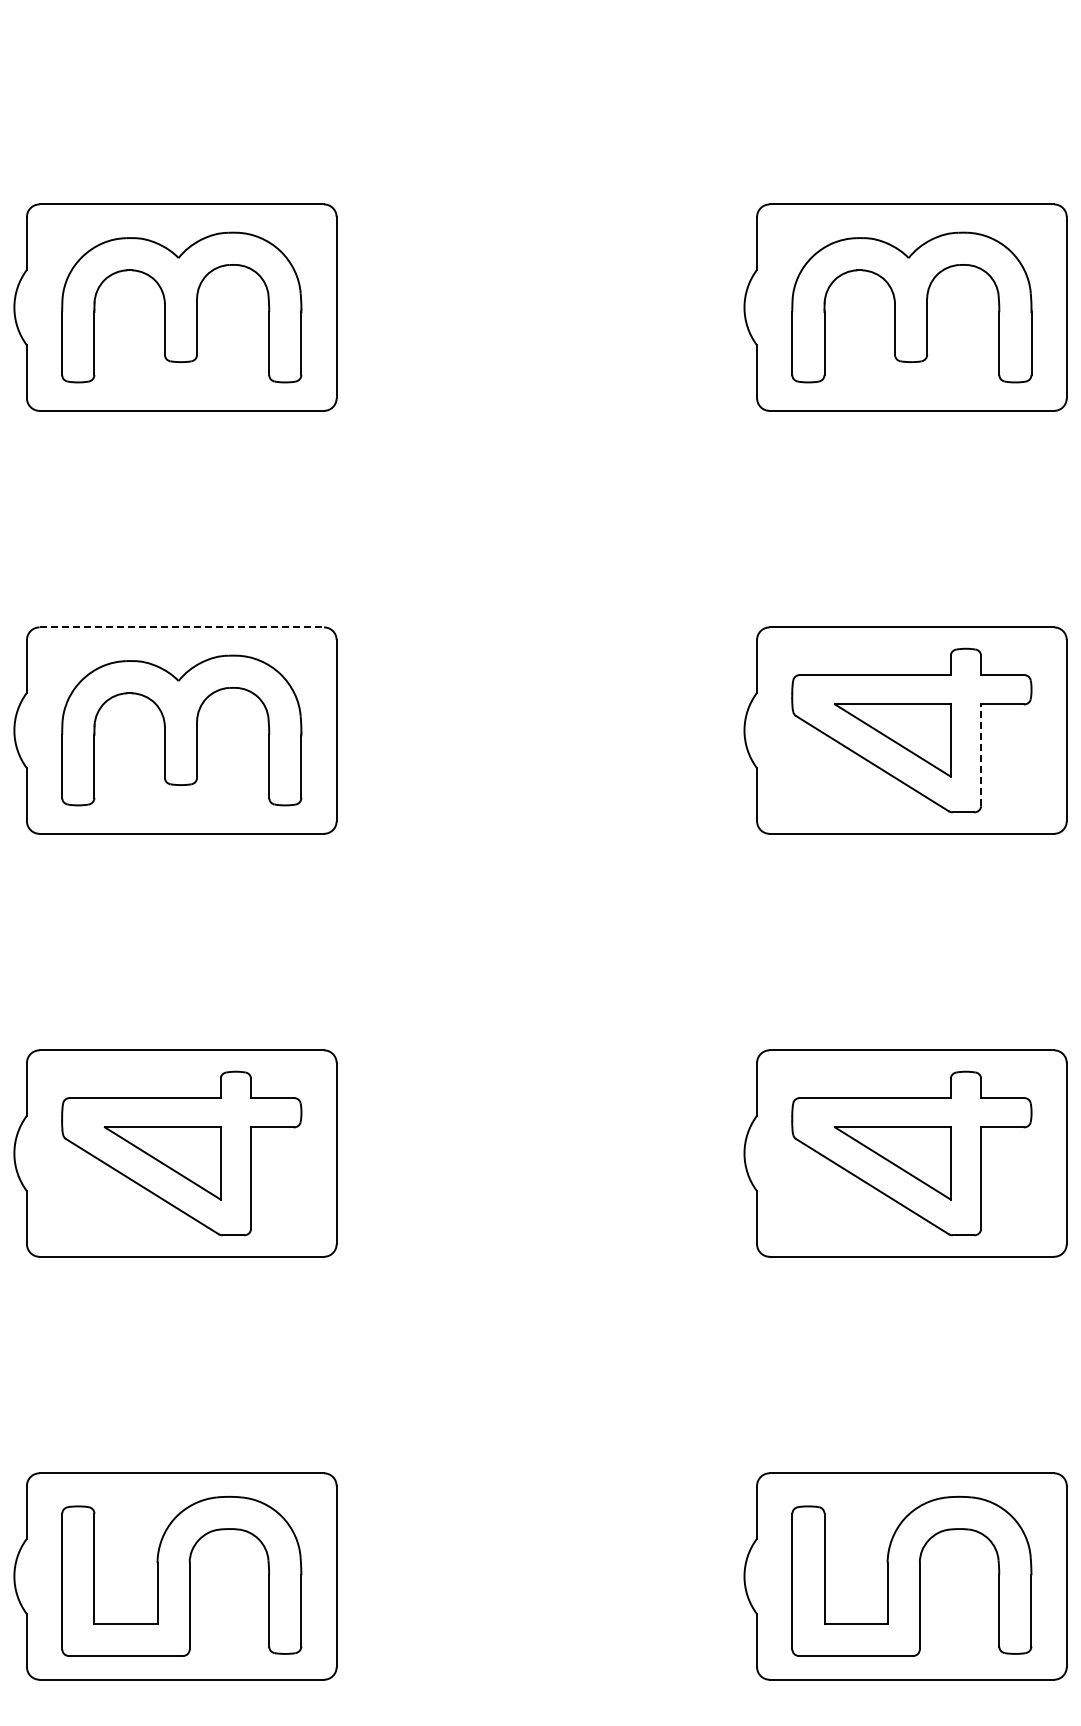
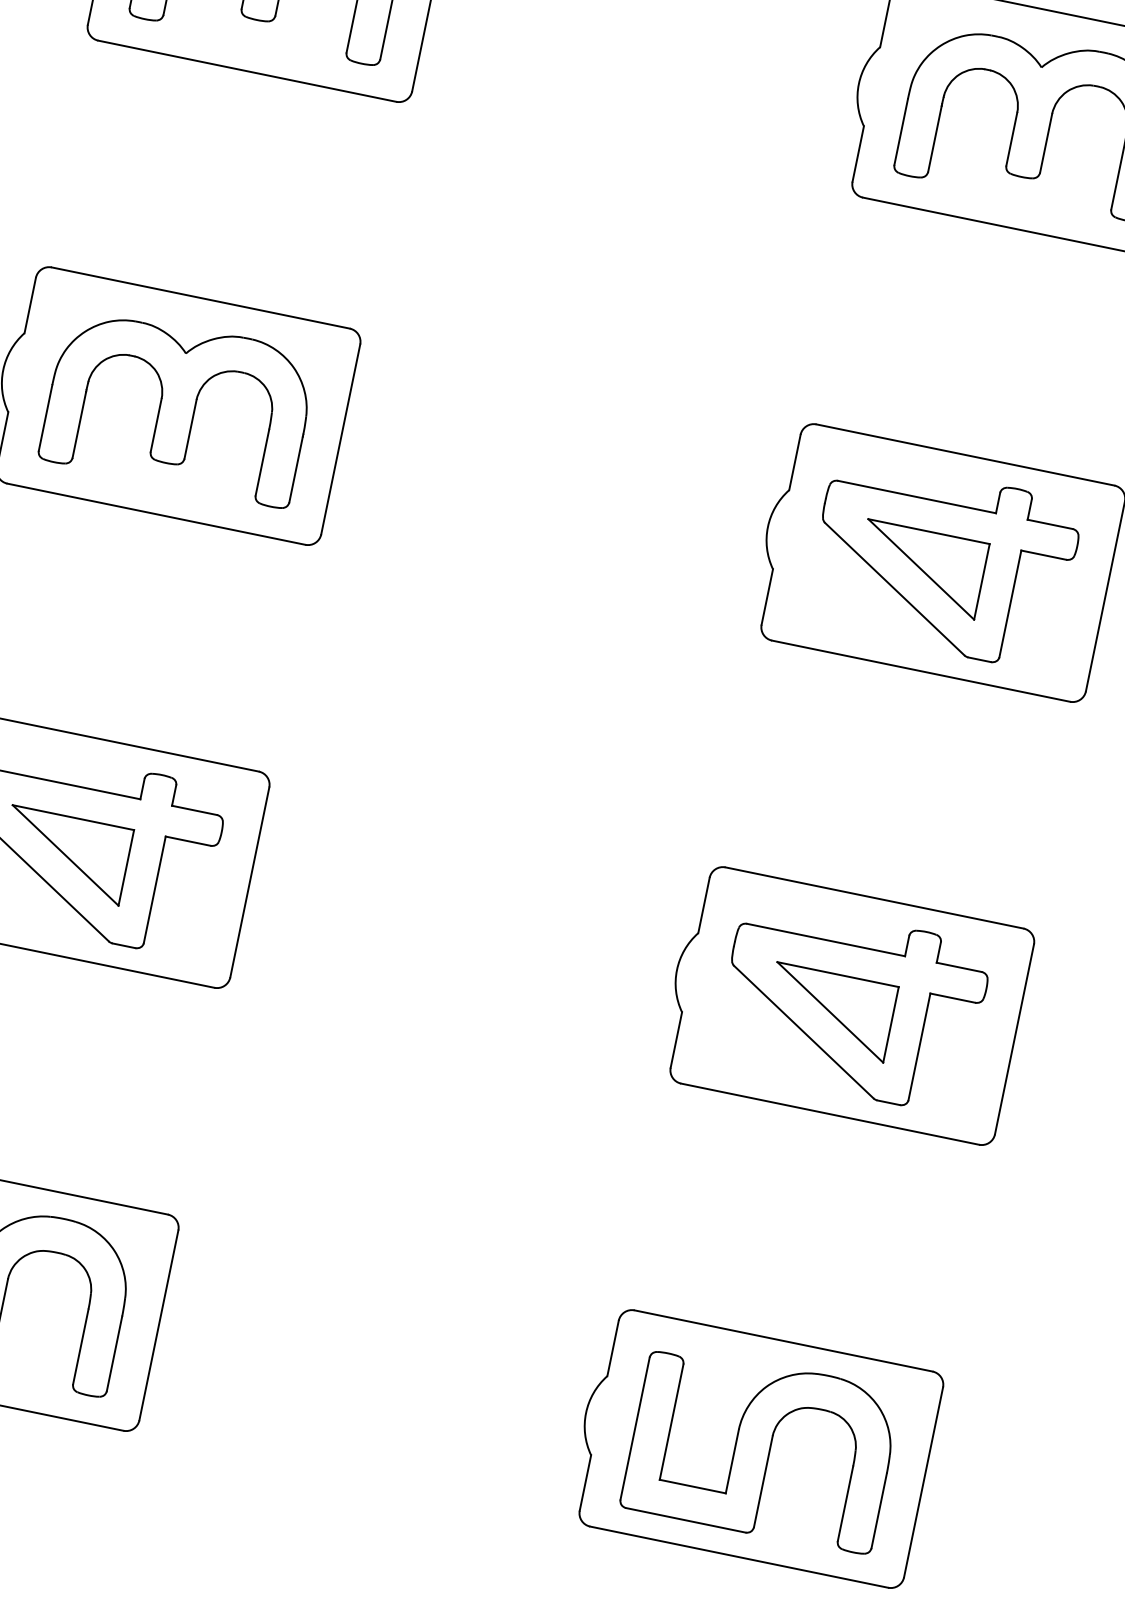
line: (182, 627) -> (201, 298), dashed -> solid
line: (981, 755) -> (1010, 604), dashed -> solid

